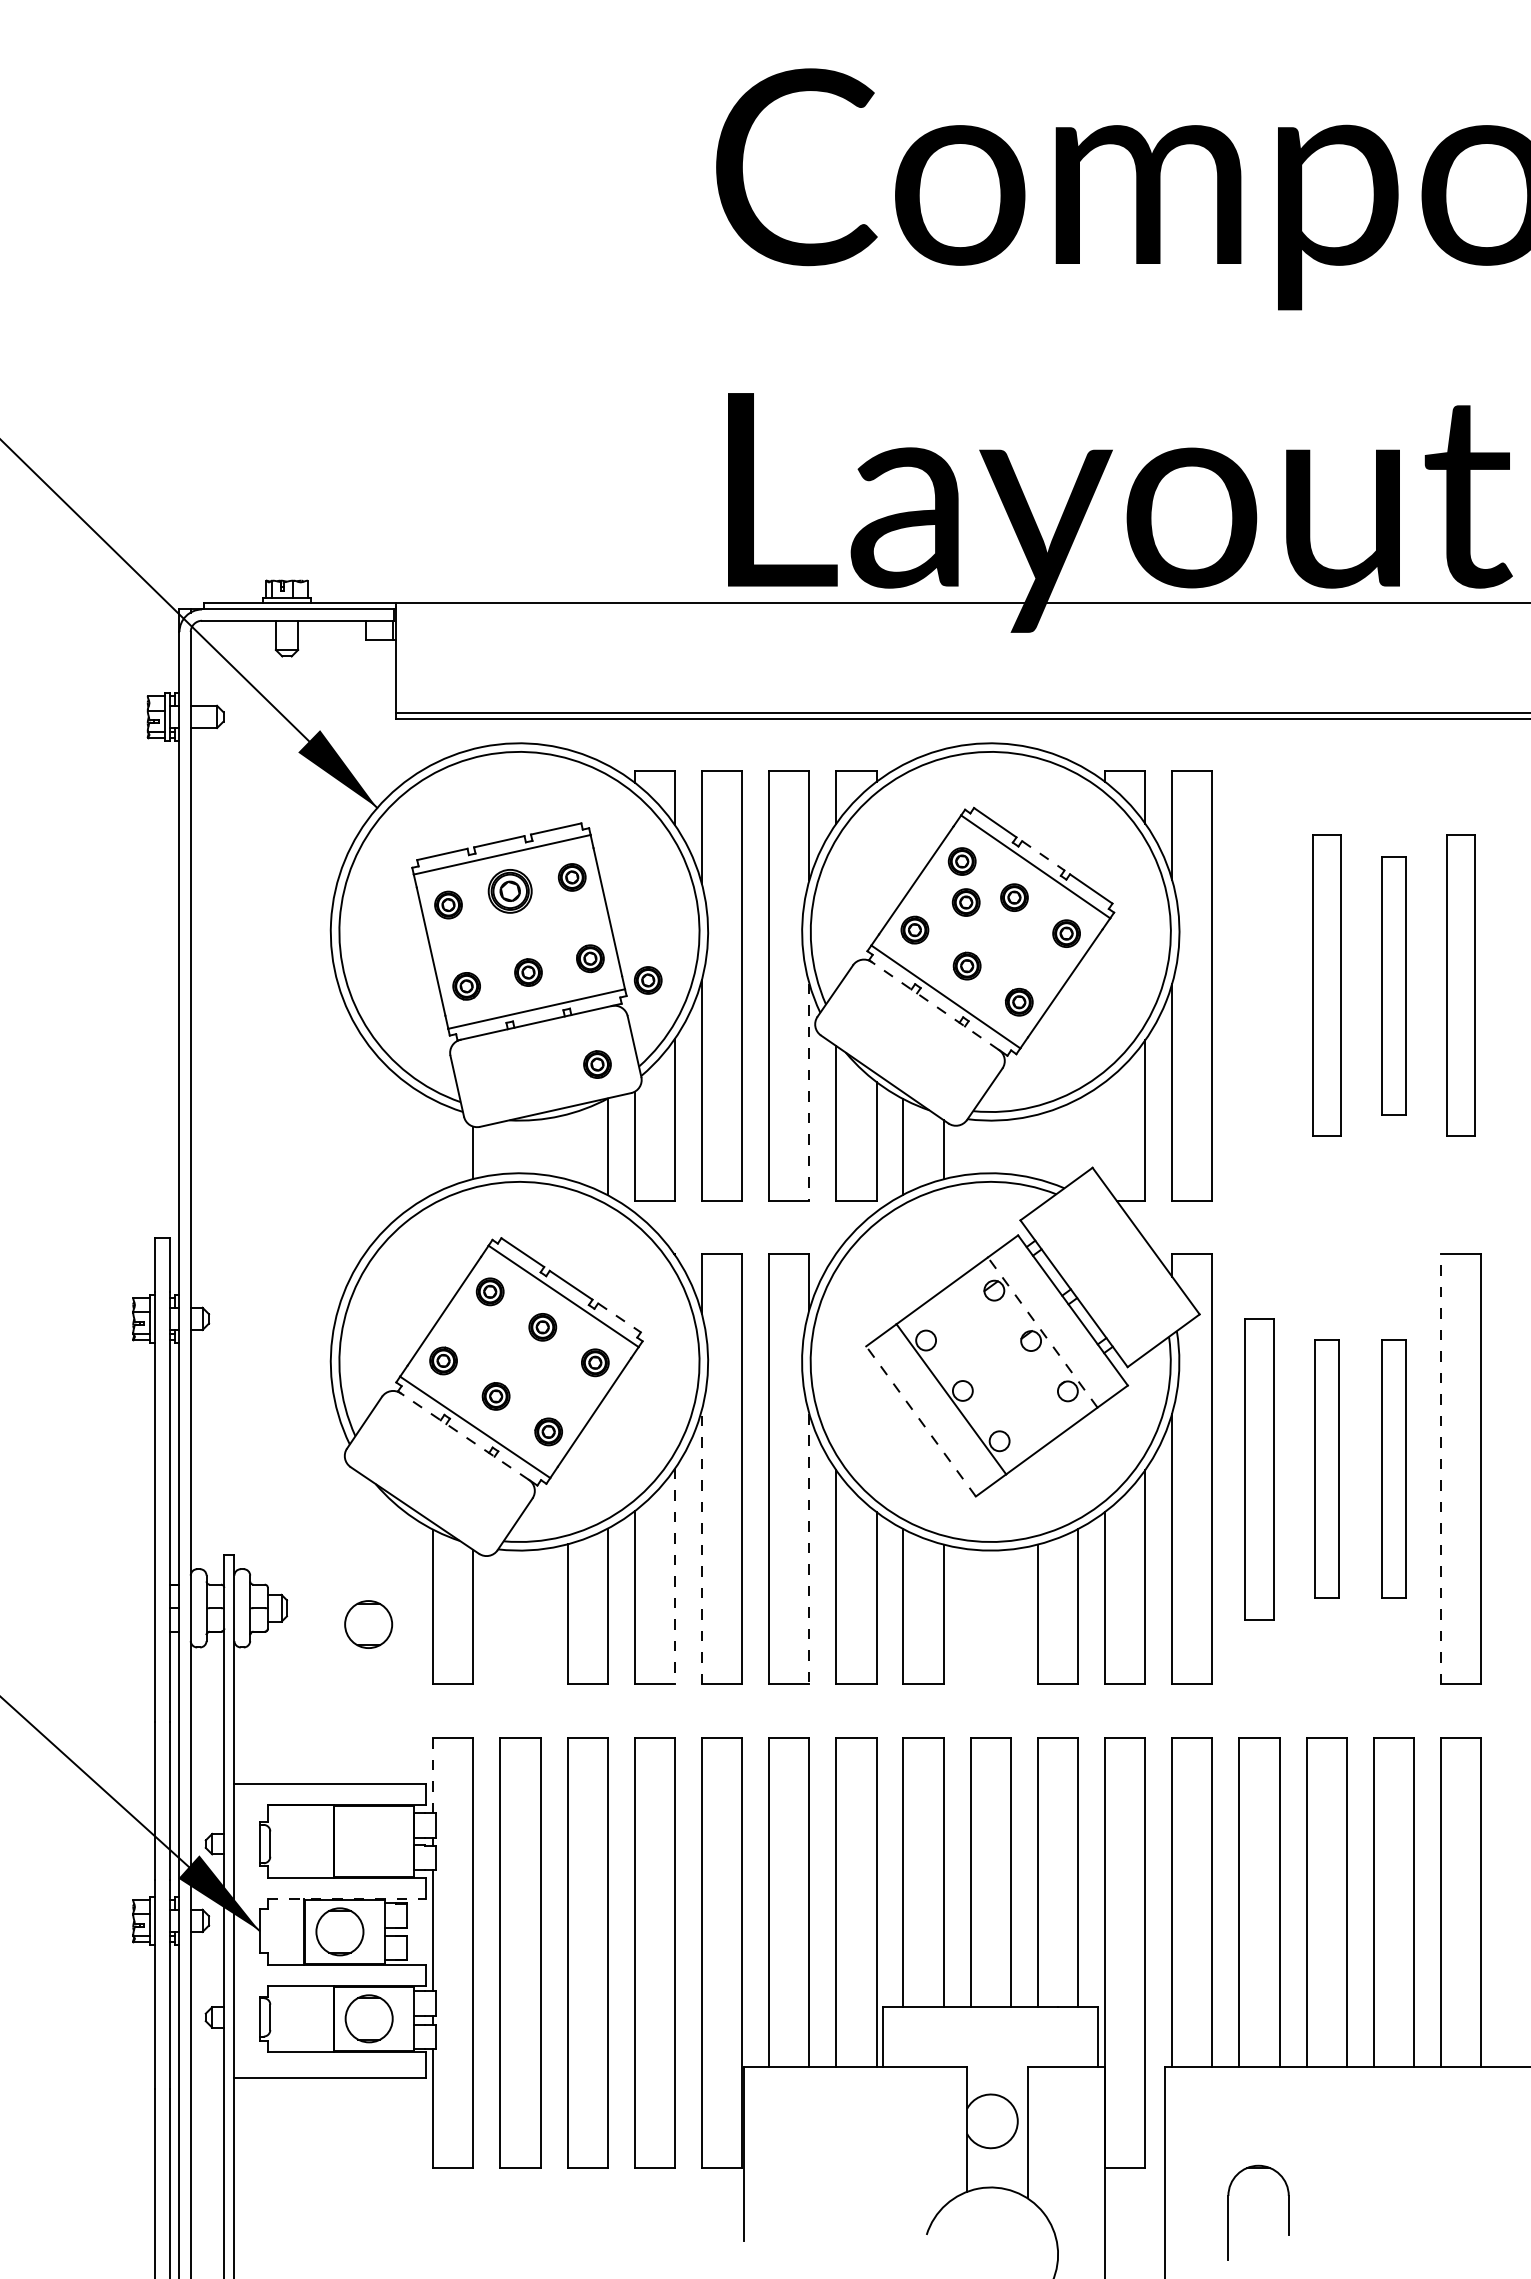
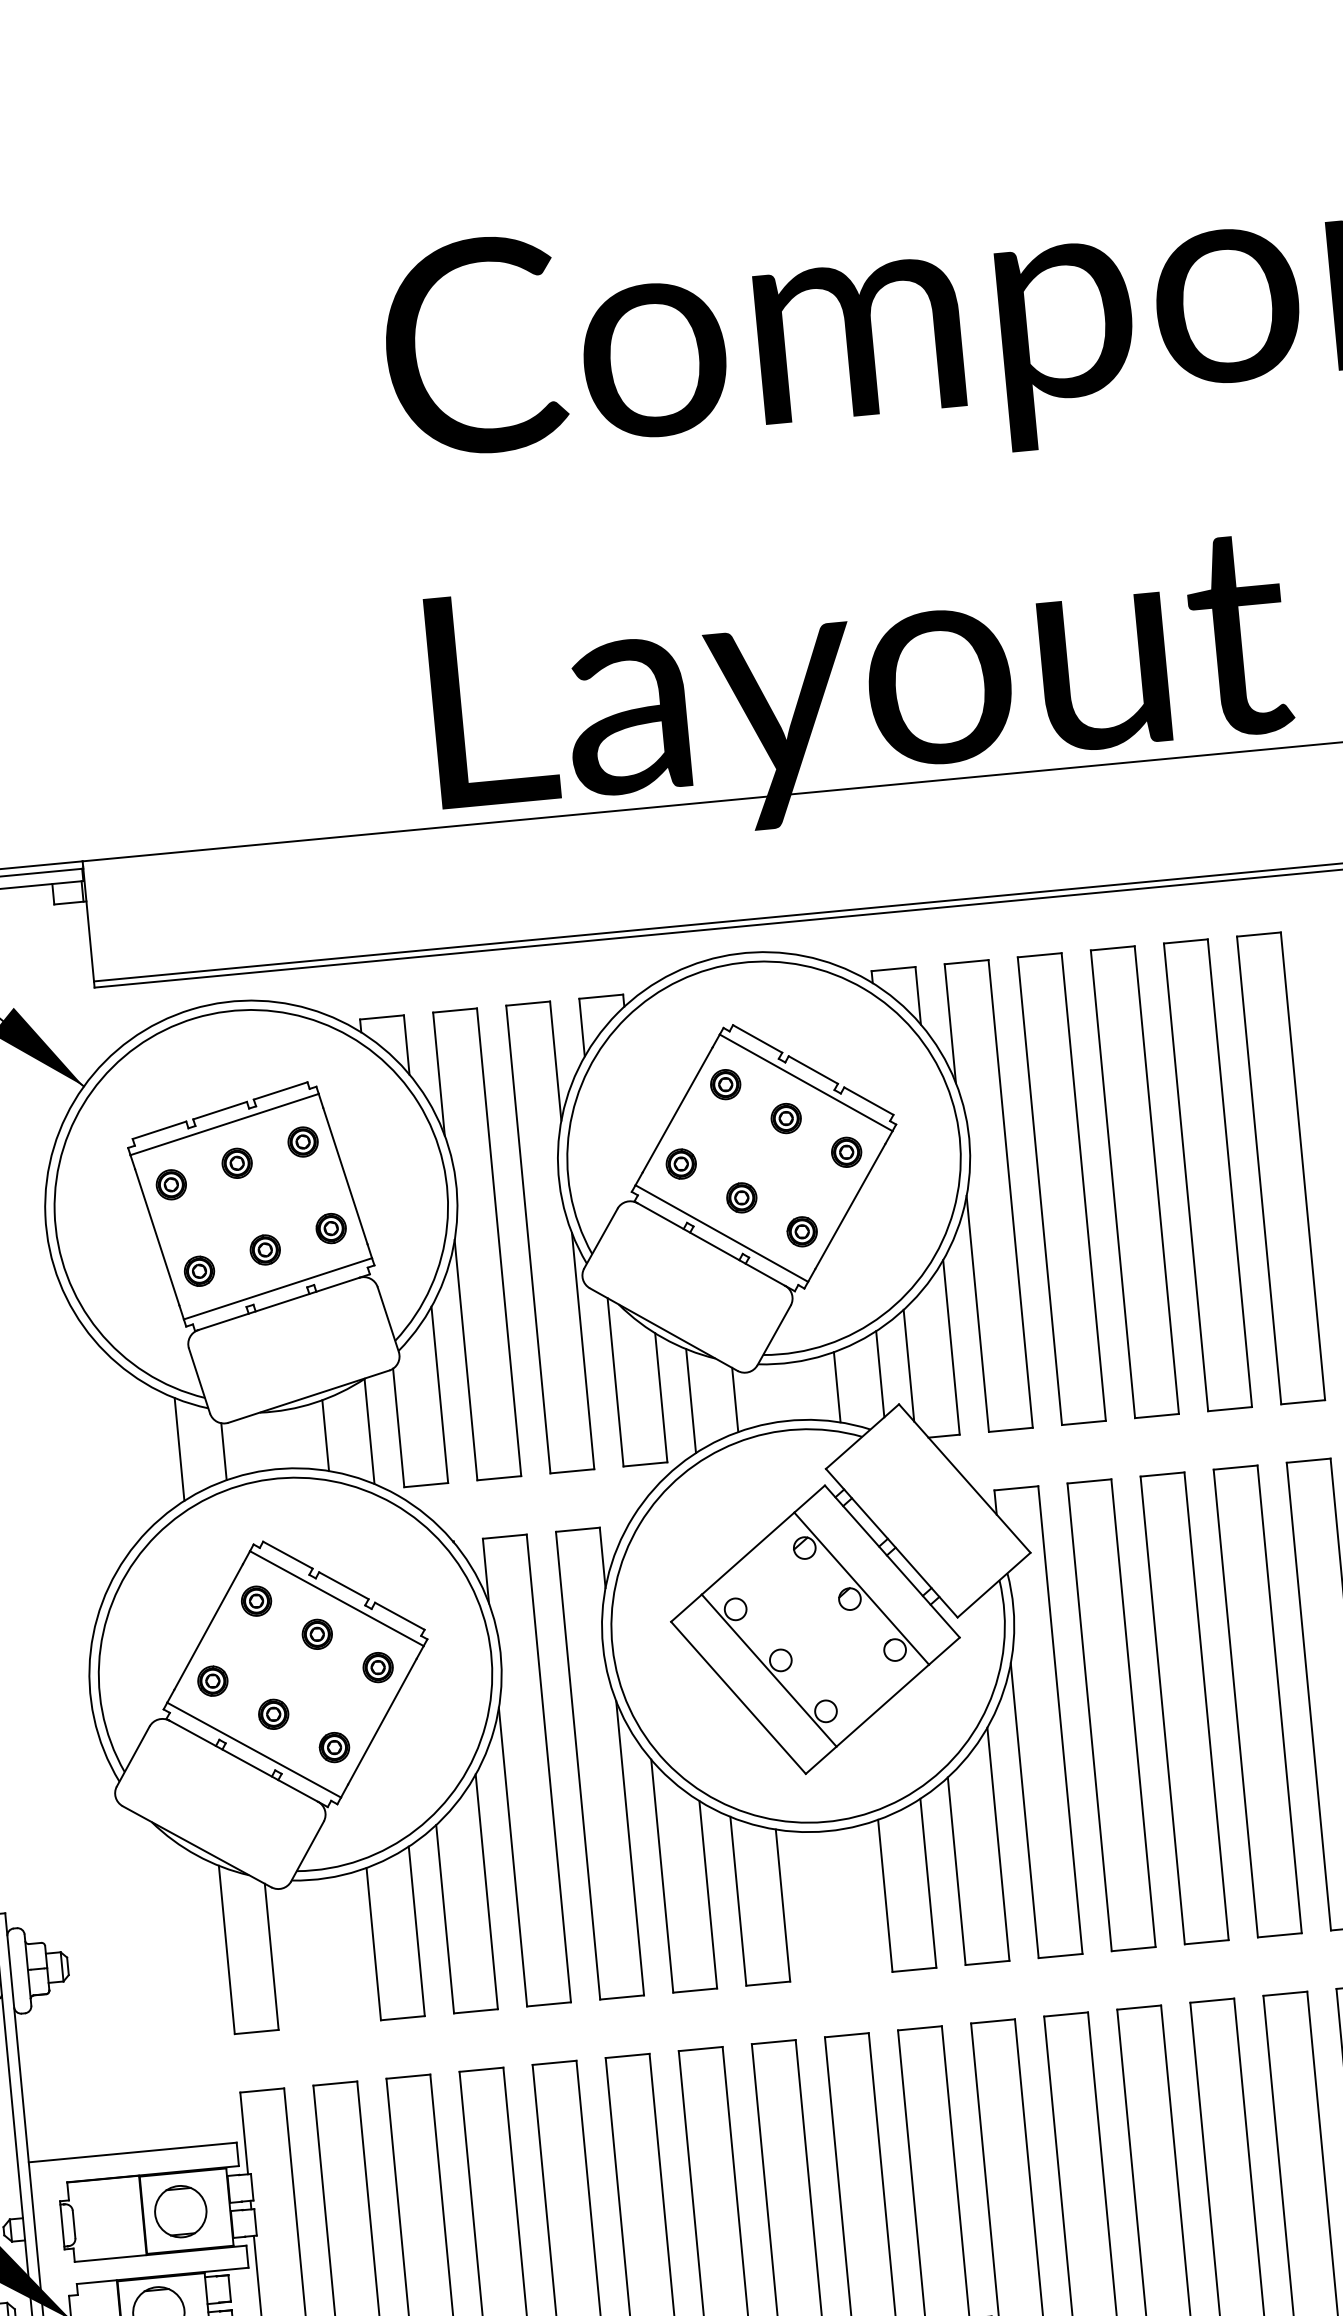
line: (1043, 855) -> (813, 1069), dashed -> solid
part: (510, 890) -> (237, 1162), size x0.62
part: (965, 902) -> (733, 1128), removed
part: (647, 980) -> (395, 1246), removed
part: (1259, 985) -> (1061, 1188), added
part: (1326, 985) -> (1134, 1181), size x1.43
part: (1393, 985) -> (1207, 1175), size x1.67
part: (1460, 985) -> (1280, 1168), size x1.43
line: (934, 1005) -> (710, 1244), dashed -> solid
part: (597, 1064) -> (349, 1342), removed
line: (809, 1092) -> (583, 1351), dashed -> solid
line: (1104, 1133) -> (908, 1365), added
line: (1078, 1138) -> (880, 1373), added
line: (433, 1146) -> (179, 1448), added
line: (567, 1146) -> (325, 1435), added
line: (1037, 1146) -> (836, 1386), added
line: (619, 1317) -> (399, 1615), dashed -> solid
line: (1042, 1332) -> (861, 1588), dashed -> solid
line: (921, 1421) -> (738, 1697), dashed -> solid
line: (464, 1436) -> (243, 1761), dashed -> solid
part: (1259, 1468) -> (1111, 1714), size x1.43
part: (1326, 1468) -> (1184, 1707), size x1.67
part: (1393, 1468) -> (1257, 1700), size x1.67
line: (1440, 1469) -> (1308, 1696), dashed -> solid
line: (701, 1546) -> (512, 1856), dashed -> solid
line: (809, 1549) -> (630, 1848), dashed -> solid
line: (675, 1576) -> (487, 1891), dashed -> solid
part: (368, 1624) -> (180, 2211), moved
line: (433, 1775) -> (244, 2133), dashed -> solid
line: (346, 1898) -> (162, 2275), dashed -> solid

